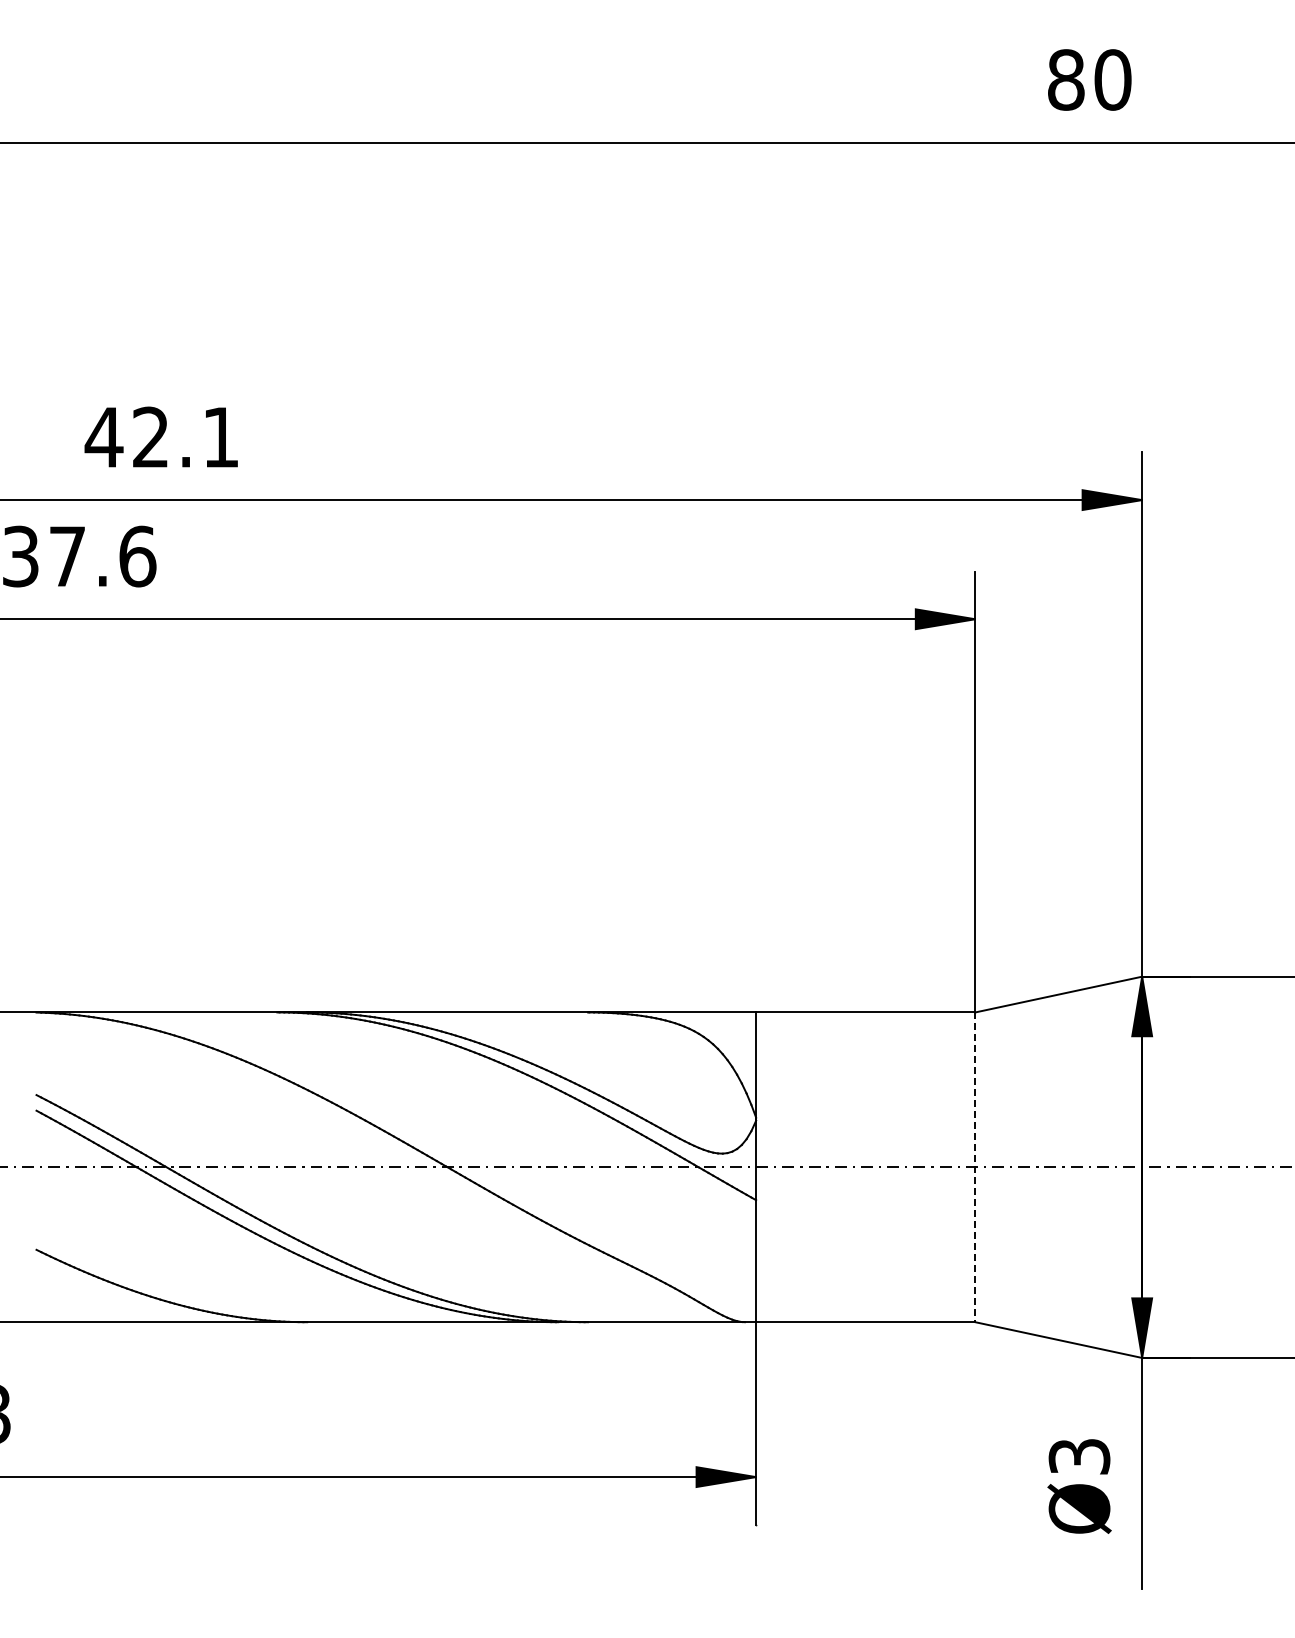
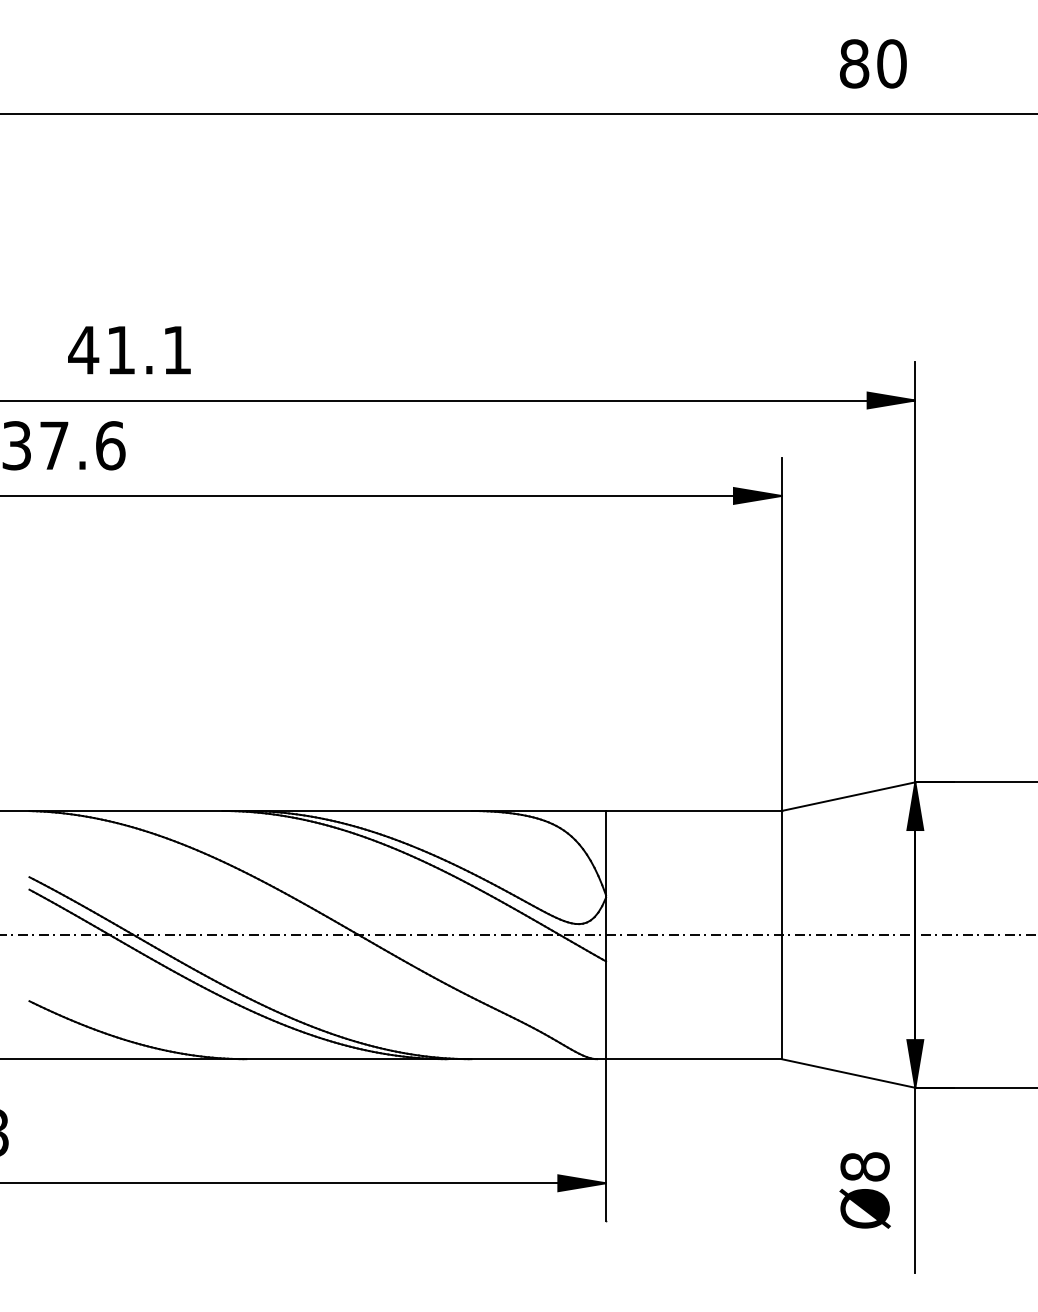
text: (150, 436) -> (120, 349), 42.1 -> 41.1
line: (975, 1167) -> (781, 935), dashed -> solid
text: (1079, 1456) -> (865, 1166), Ø3 -> Ø8

